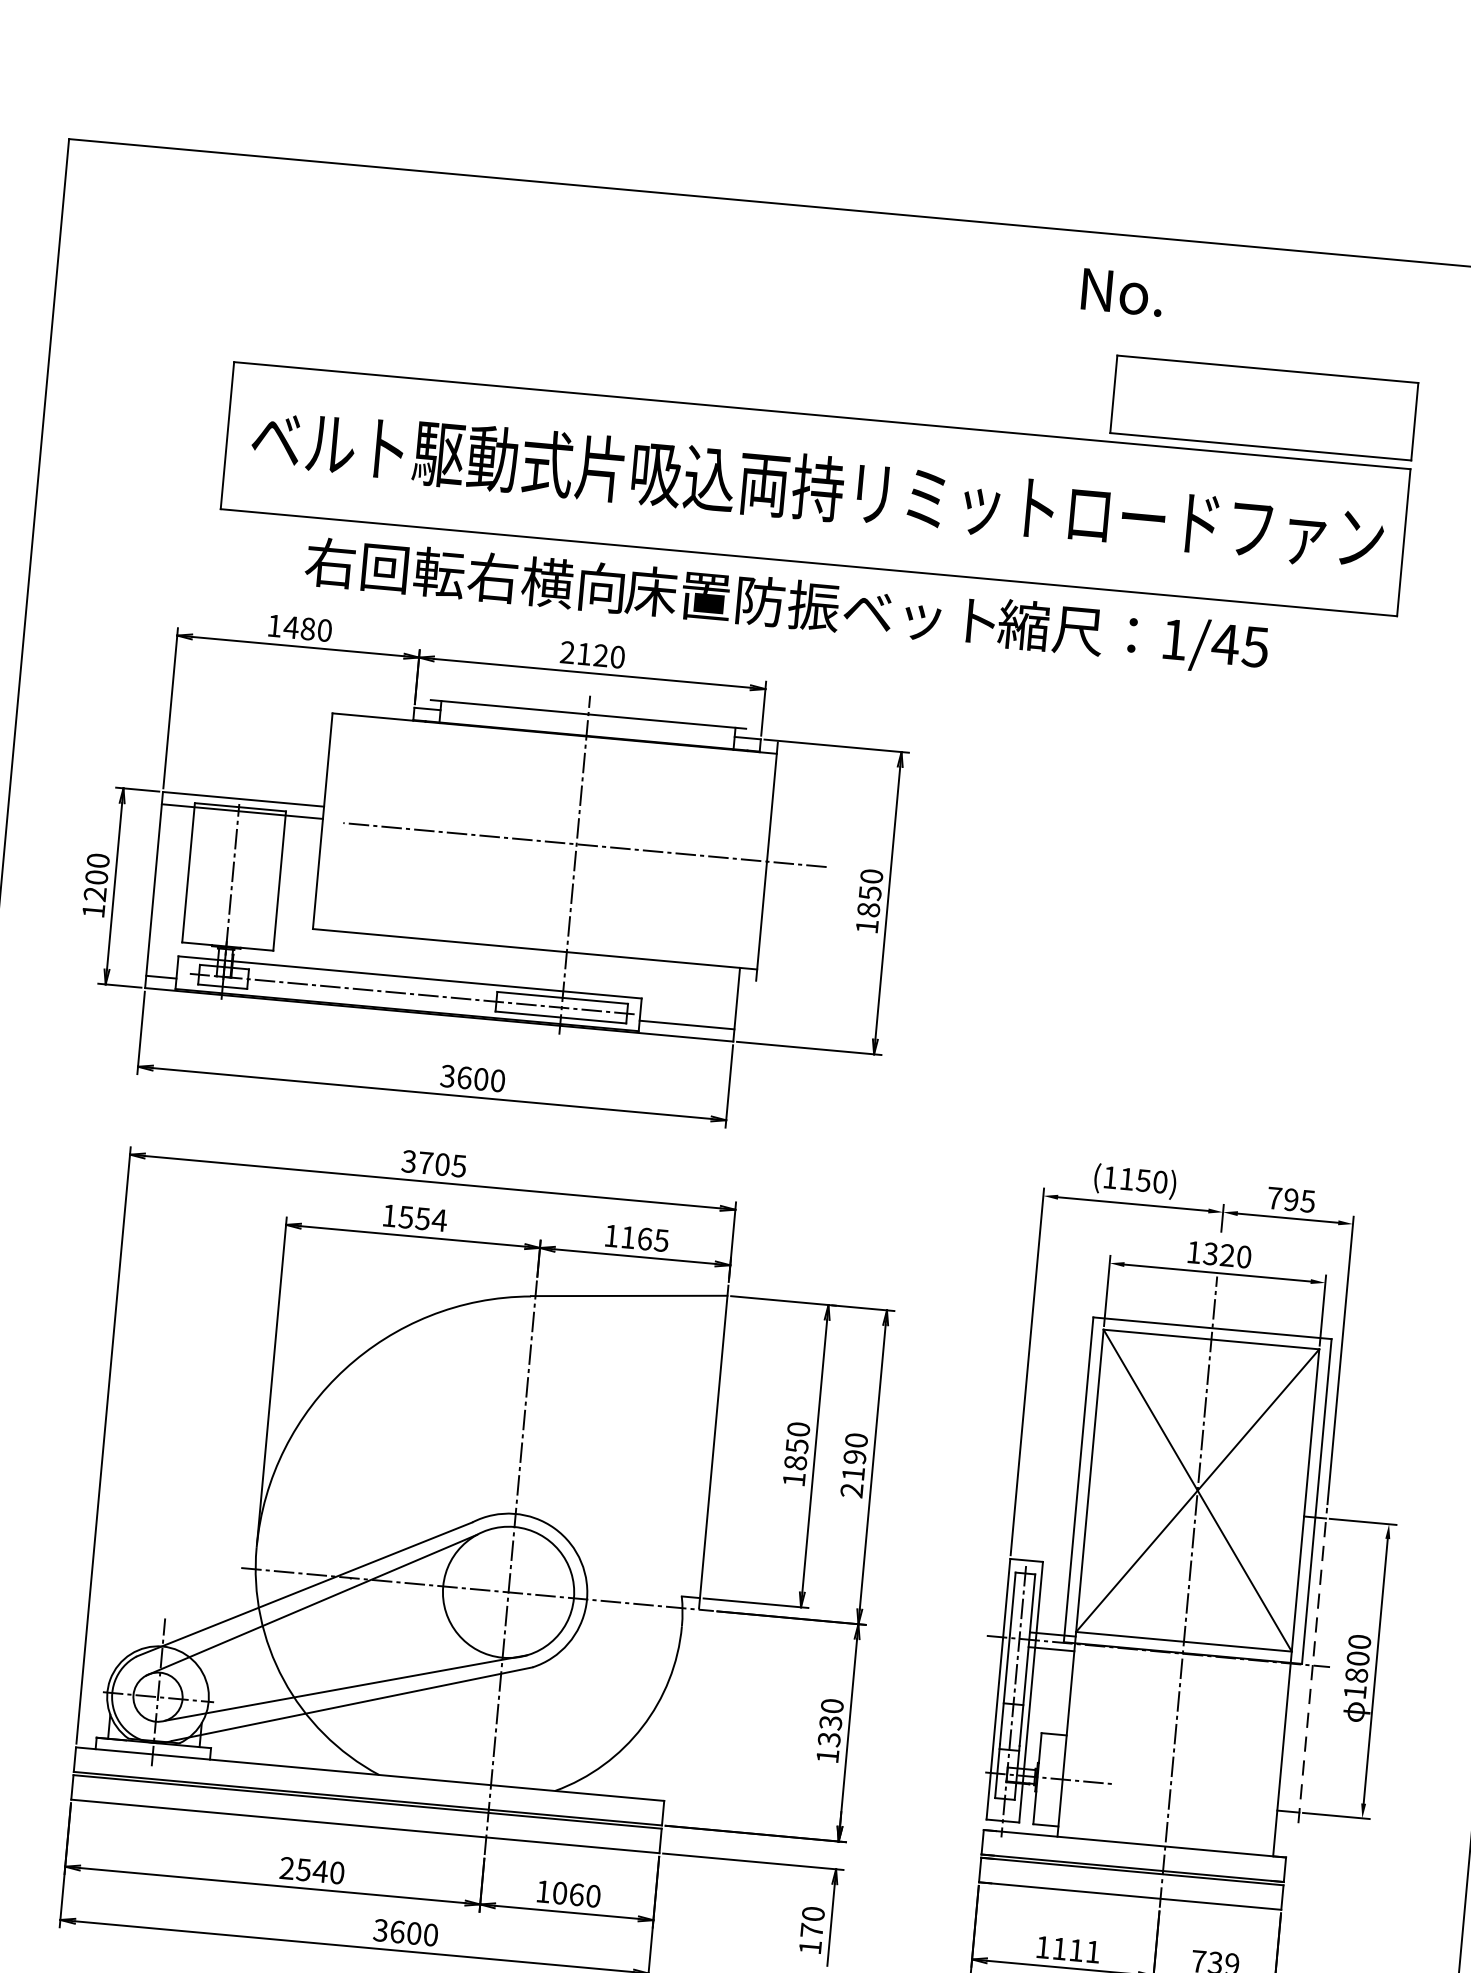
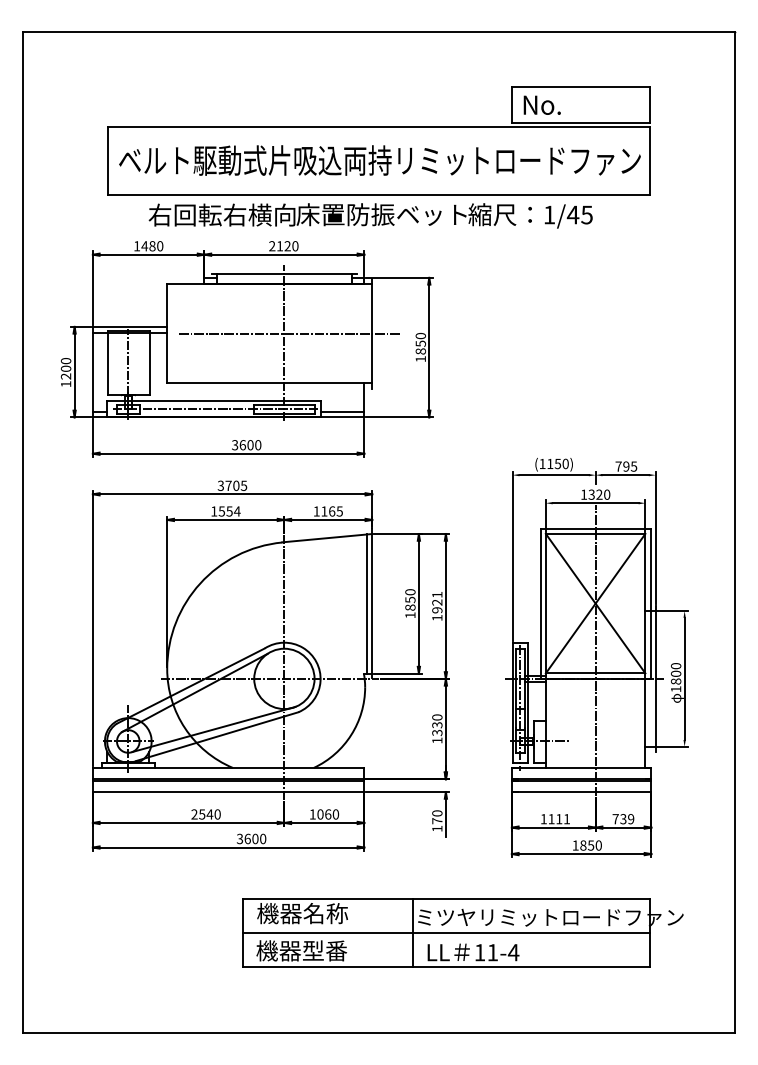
text: (1120, 290) -> (541, 104), moved
line: (703, 1445) -> (367, 603), added
text: (854, 1465) -> (437, 606), 2190 -> 1921
line: (1312, 1664) -> (655, 678), dashed -> solid

